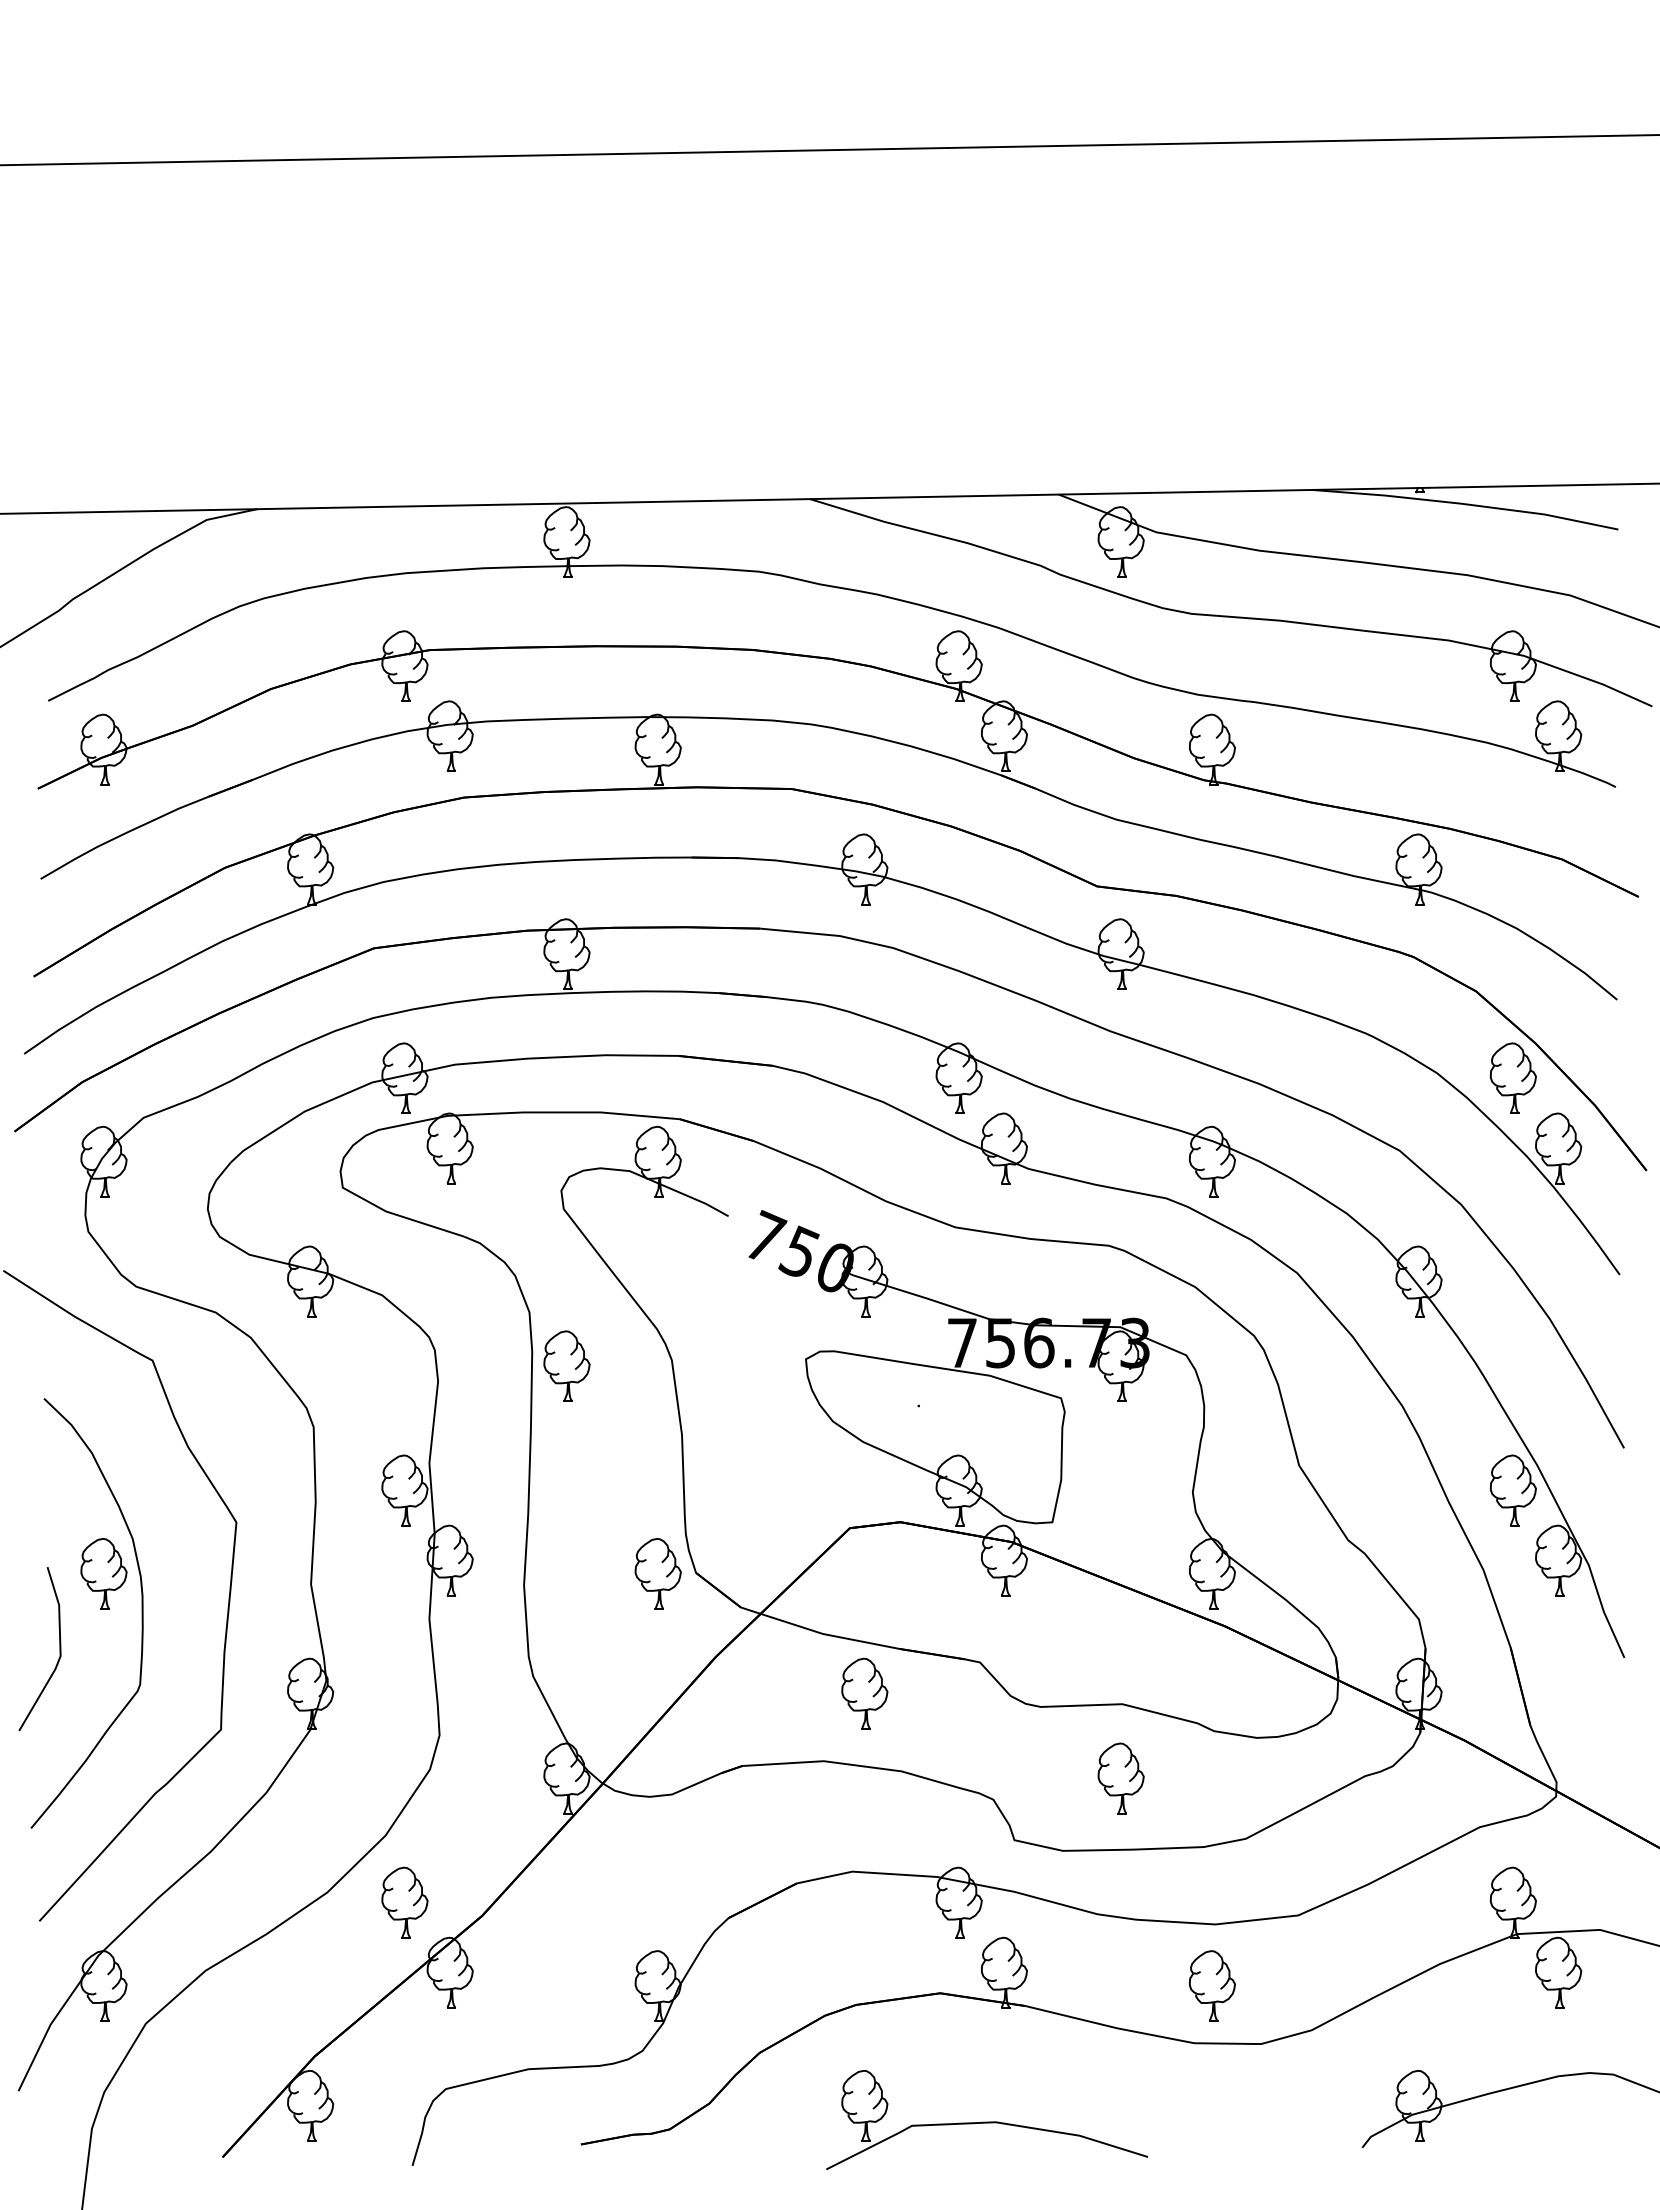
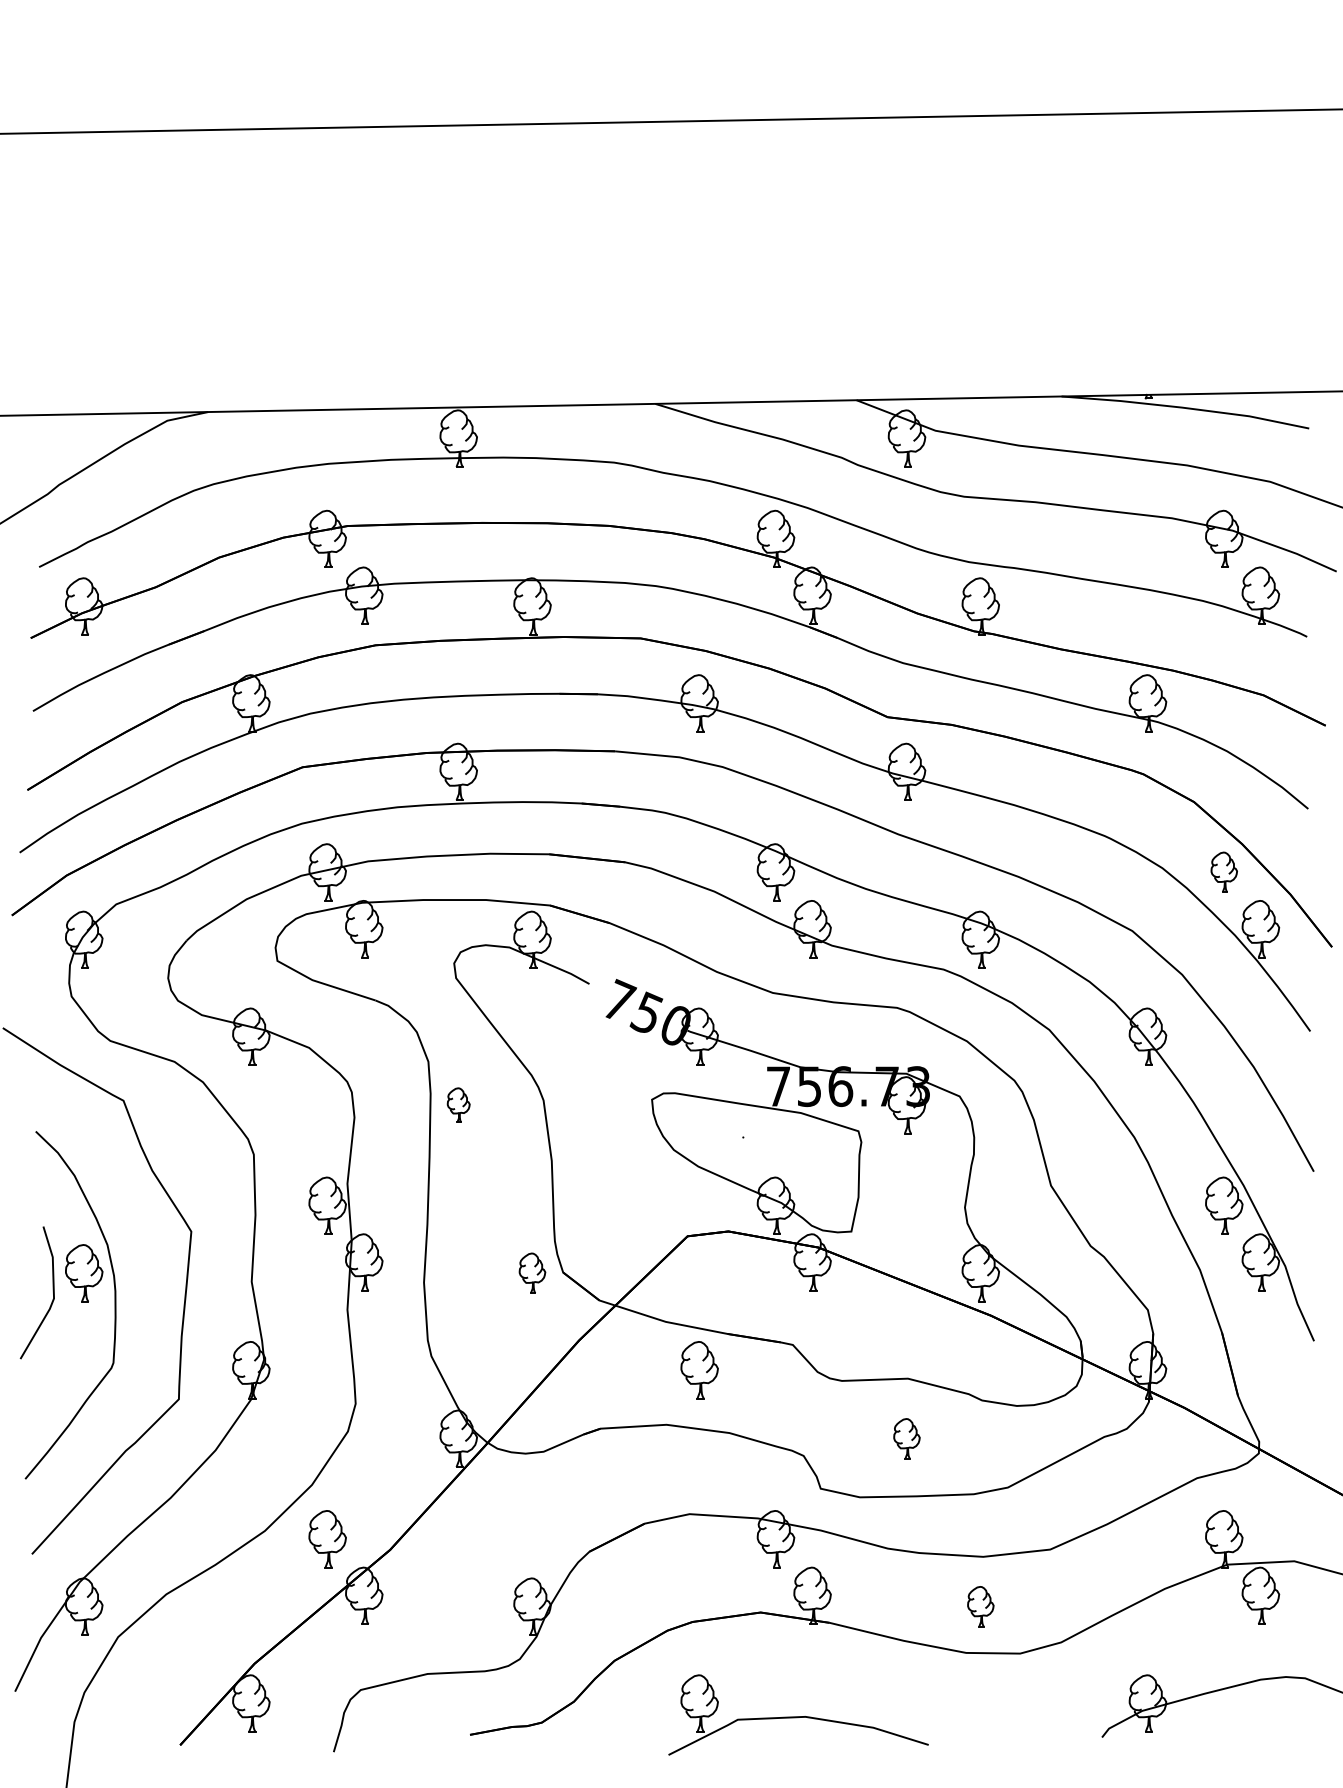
part: (1513, 1077) -> (1224, 871), size x0.7
part: (566, 1365) -> (458, 1104), size x0.6
part: (657, 1573) -> (531, 1272), size x0.7
line: (59, 1649) -> (53, 1293), moved
part: (1120, 1778) -> (906, 1438), size x0.7
part: (1212, 1985) -> (980, 1606), size x0.7

